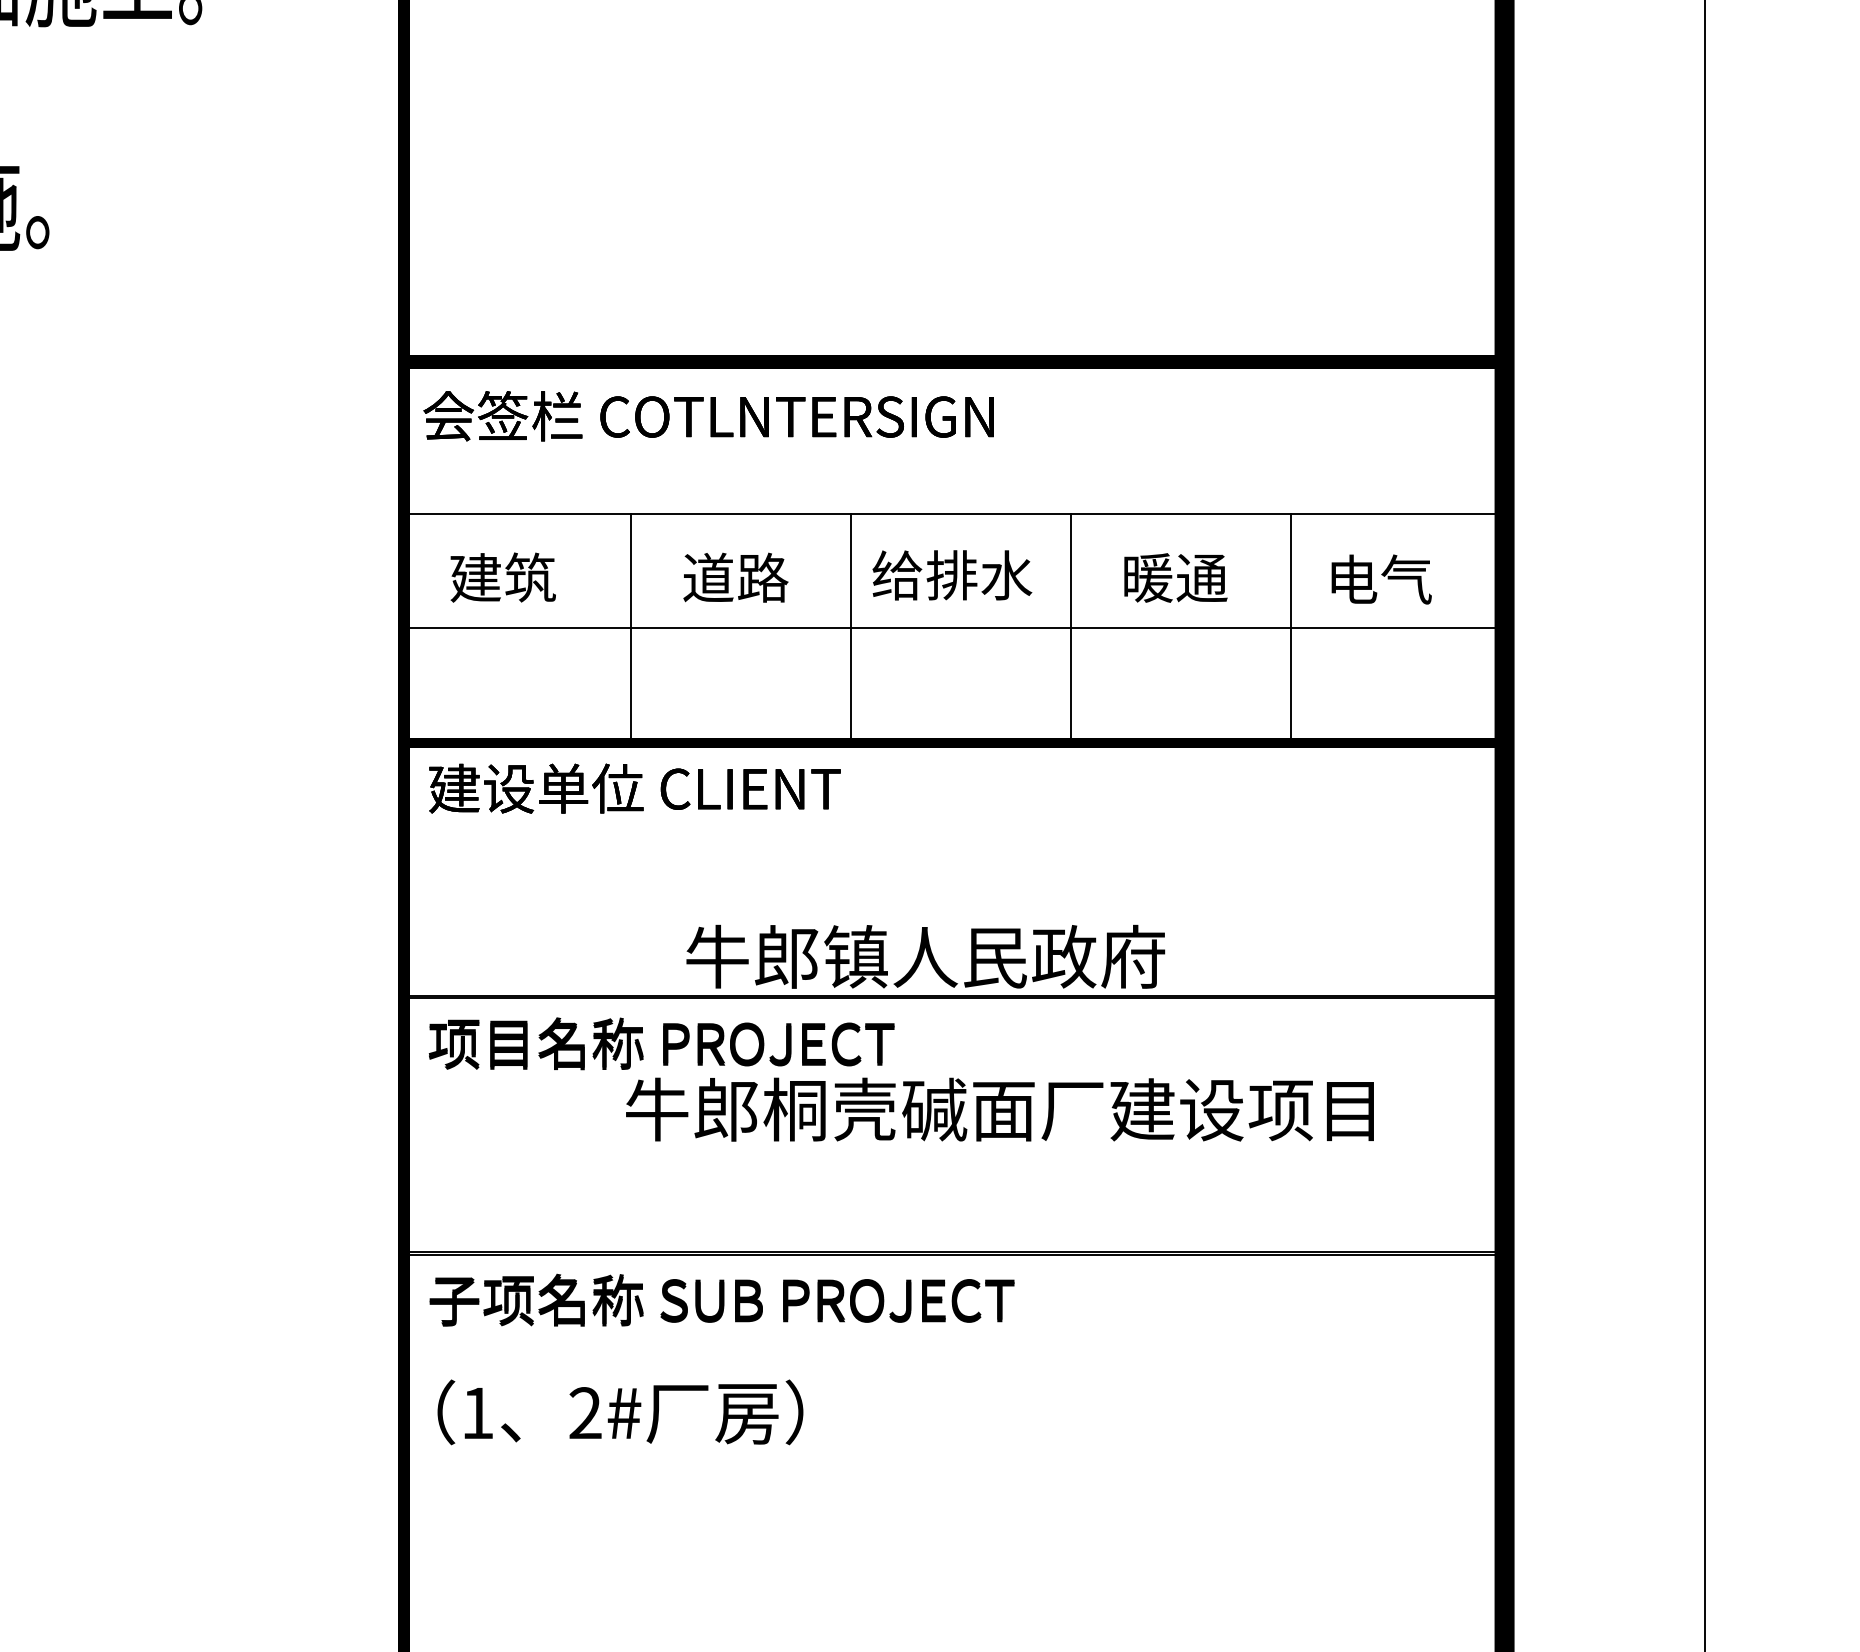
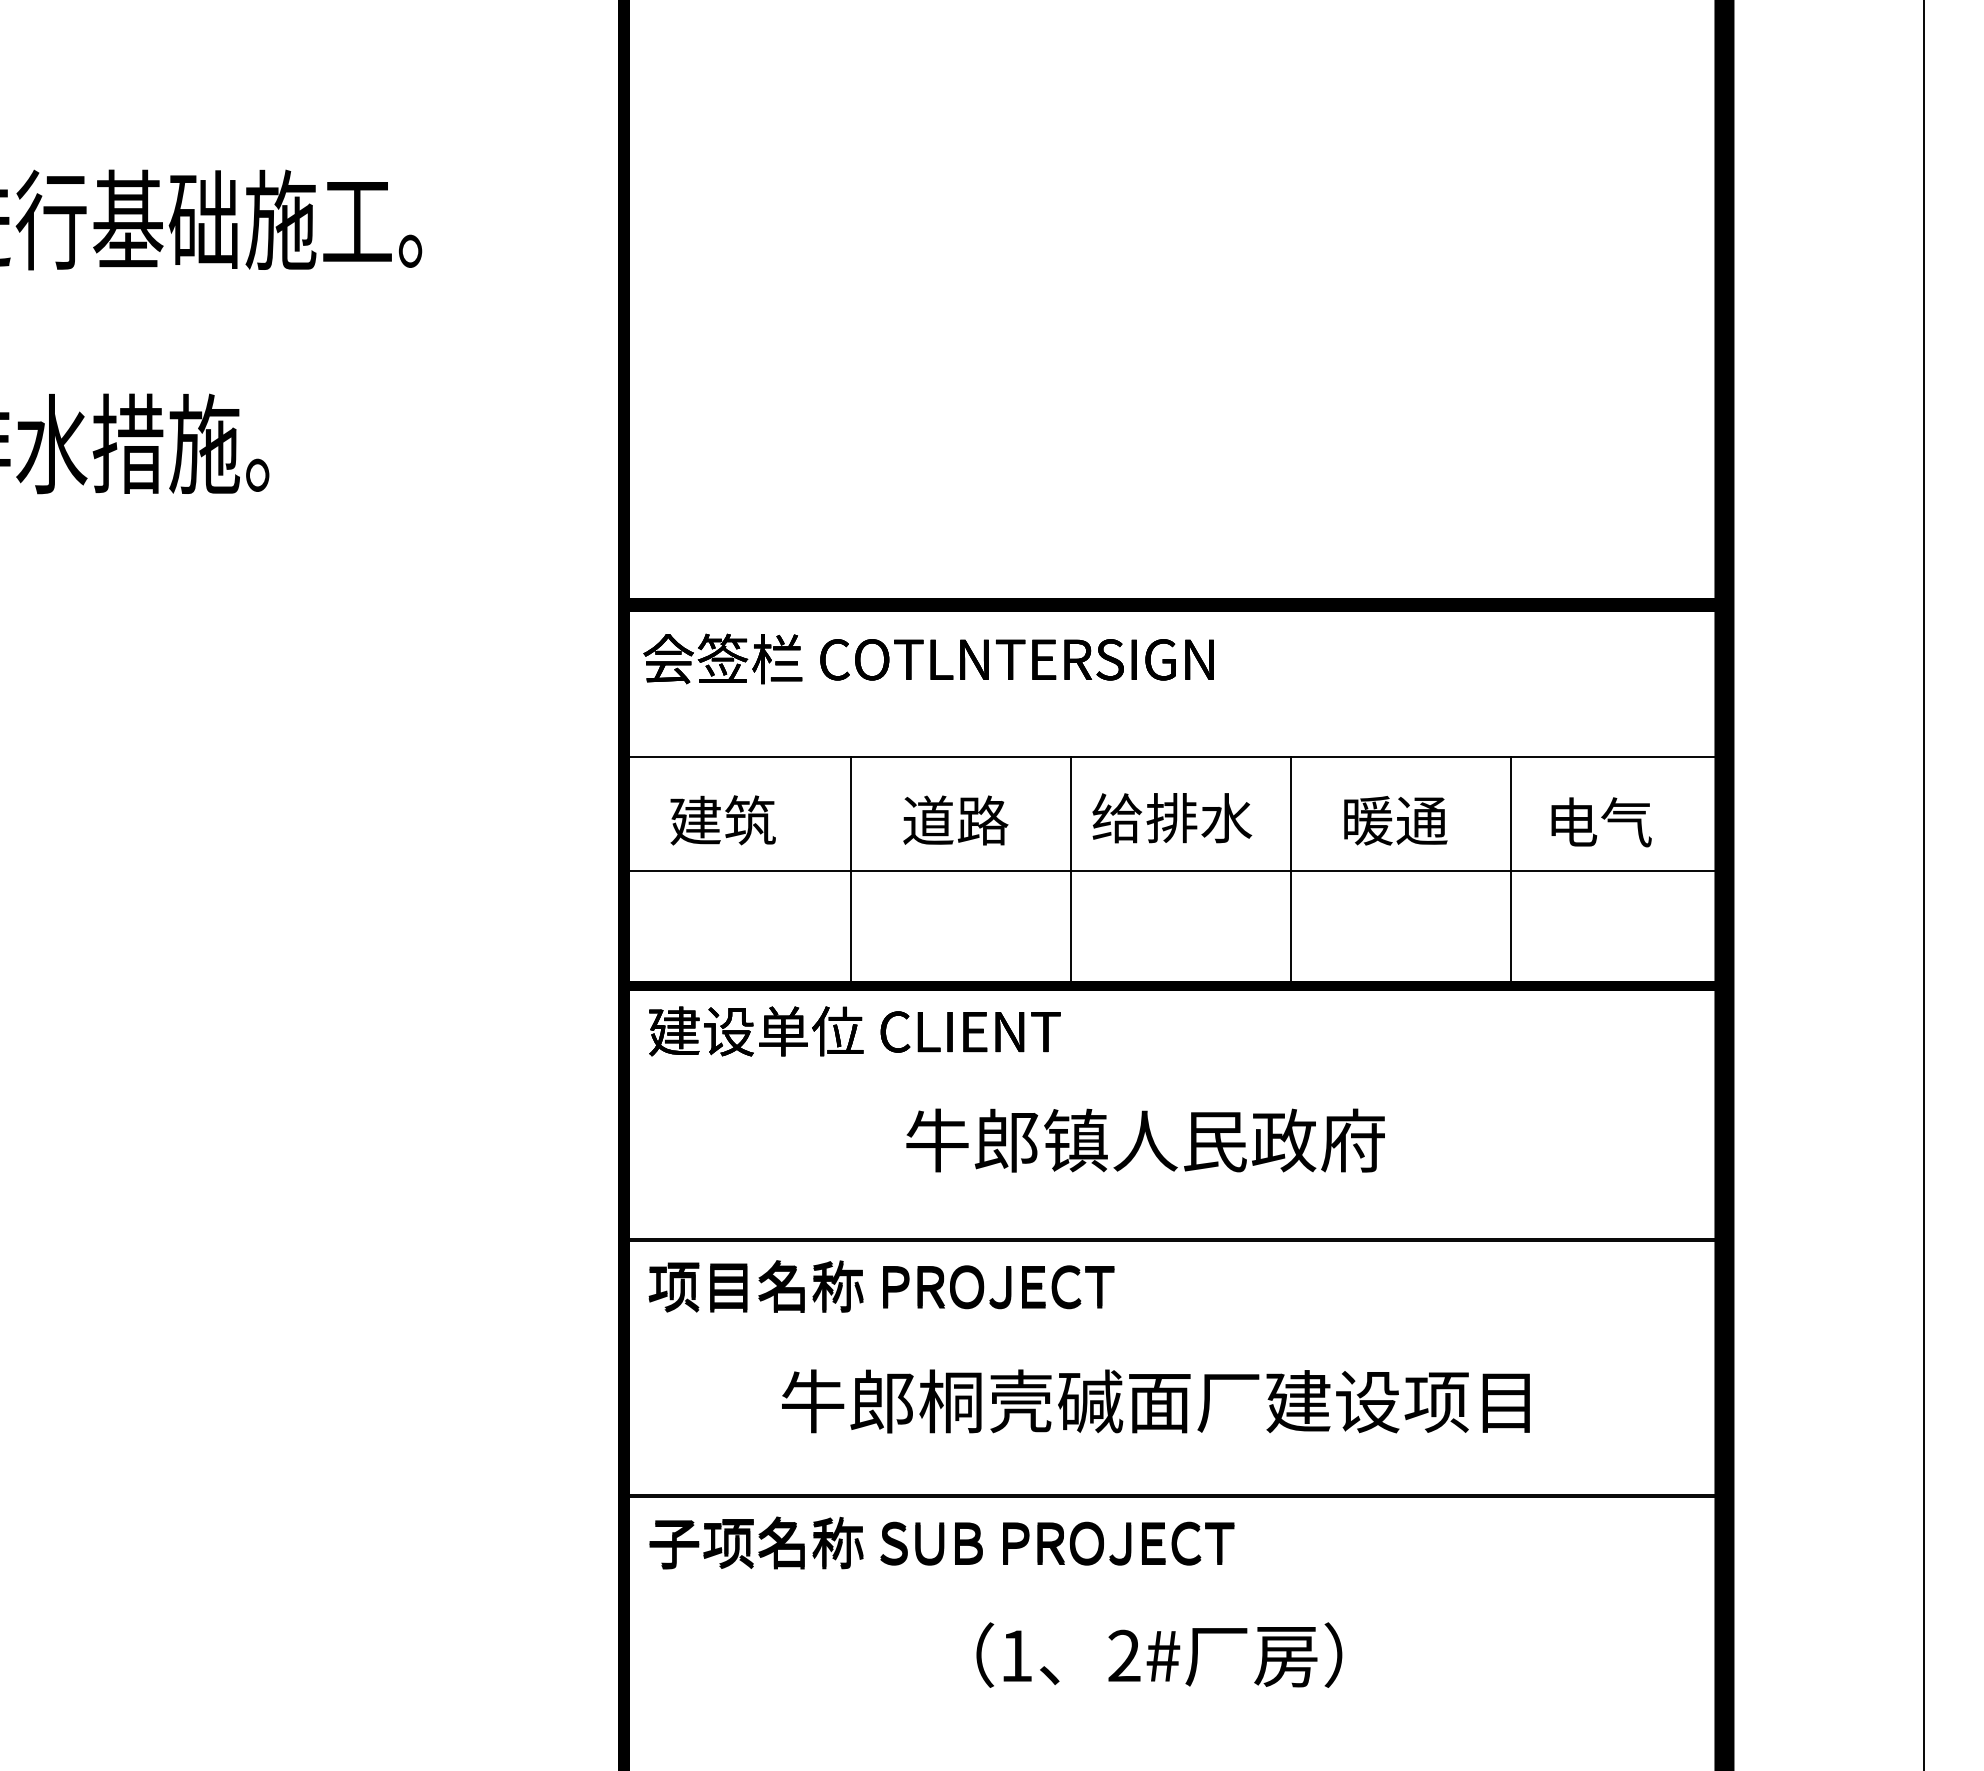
text: (925, 956) -> (1145, 1140), moved
text: (999, 1109) -> (1155, 1401), moved
text: (620, 1411) -> (1159, 1654), moved

